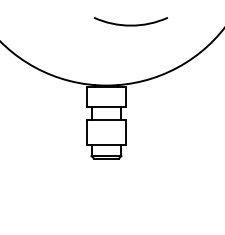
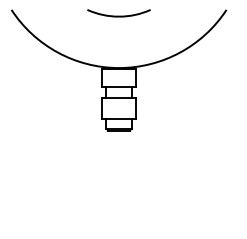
arc: (130, 24) -> (118, 15), moved

